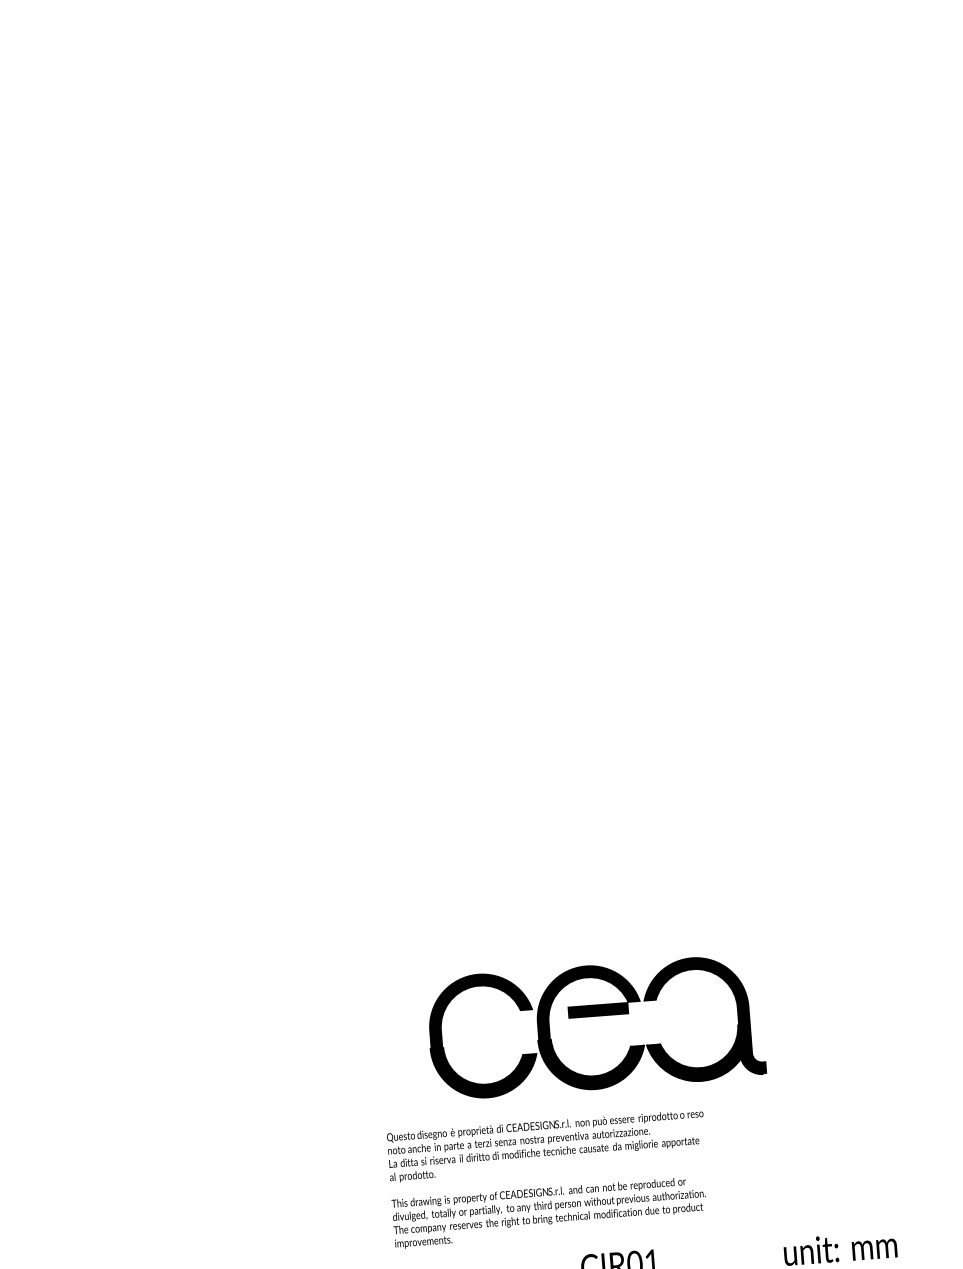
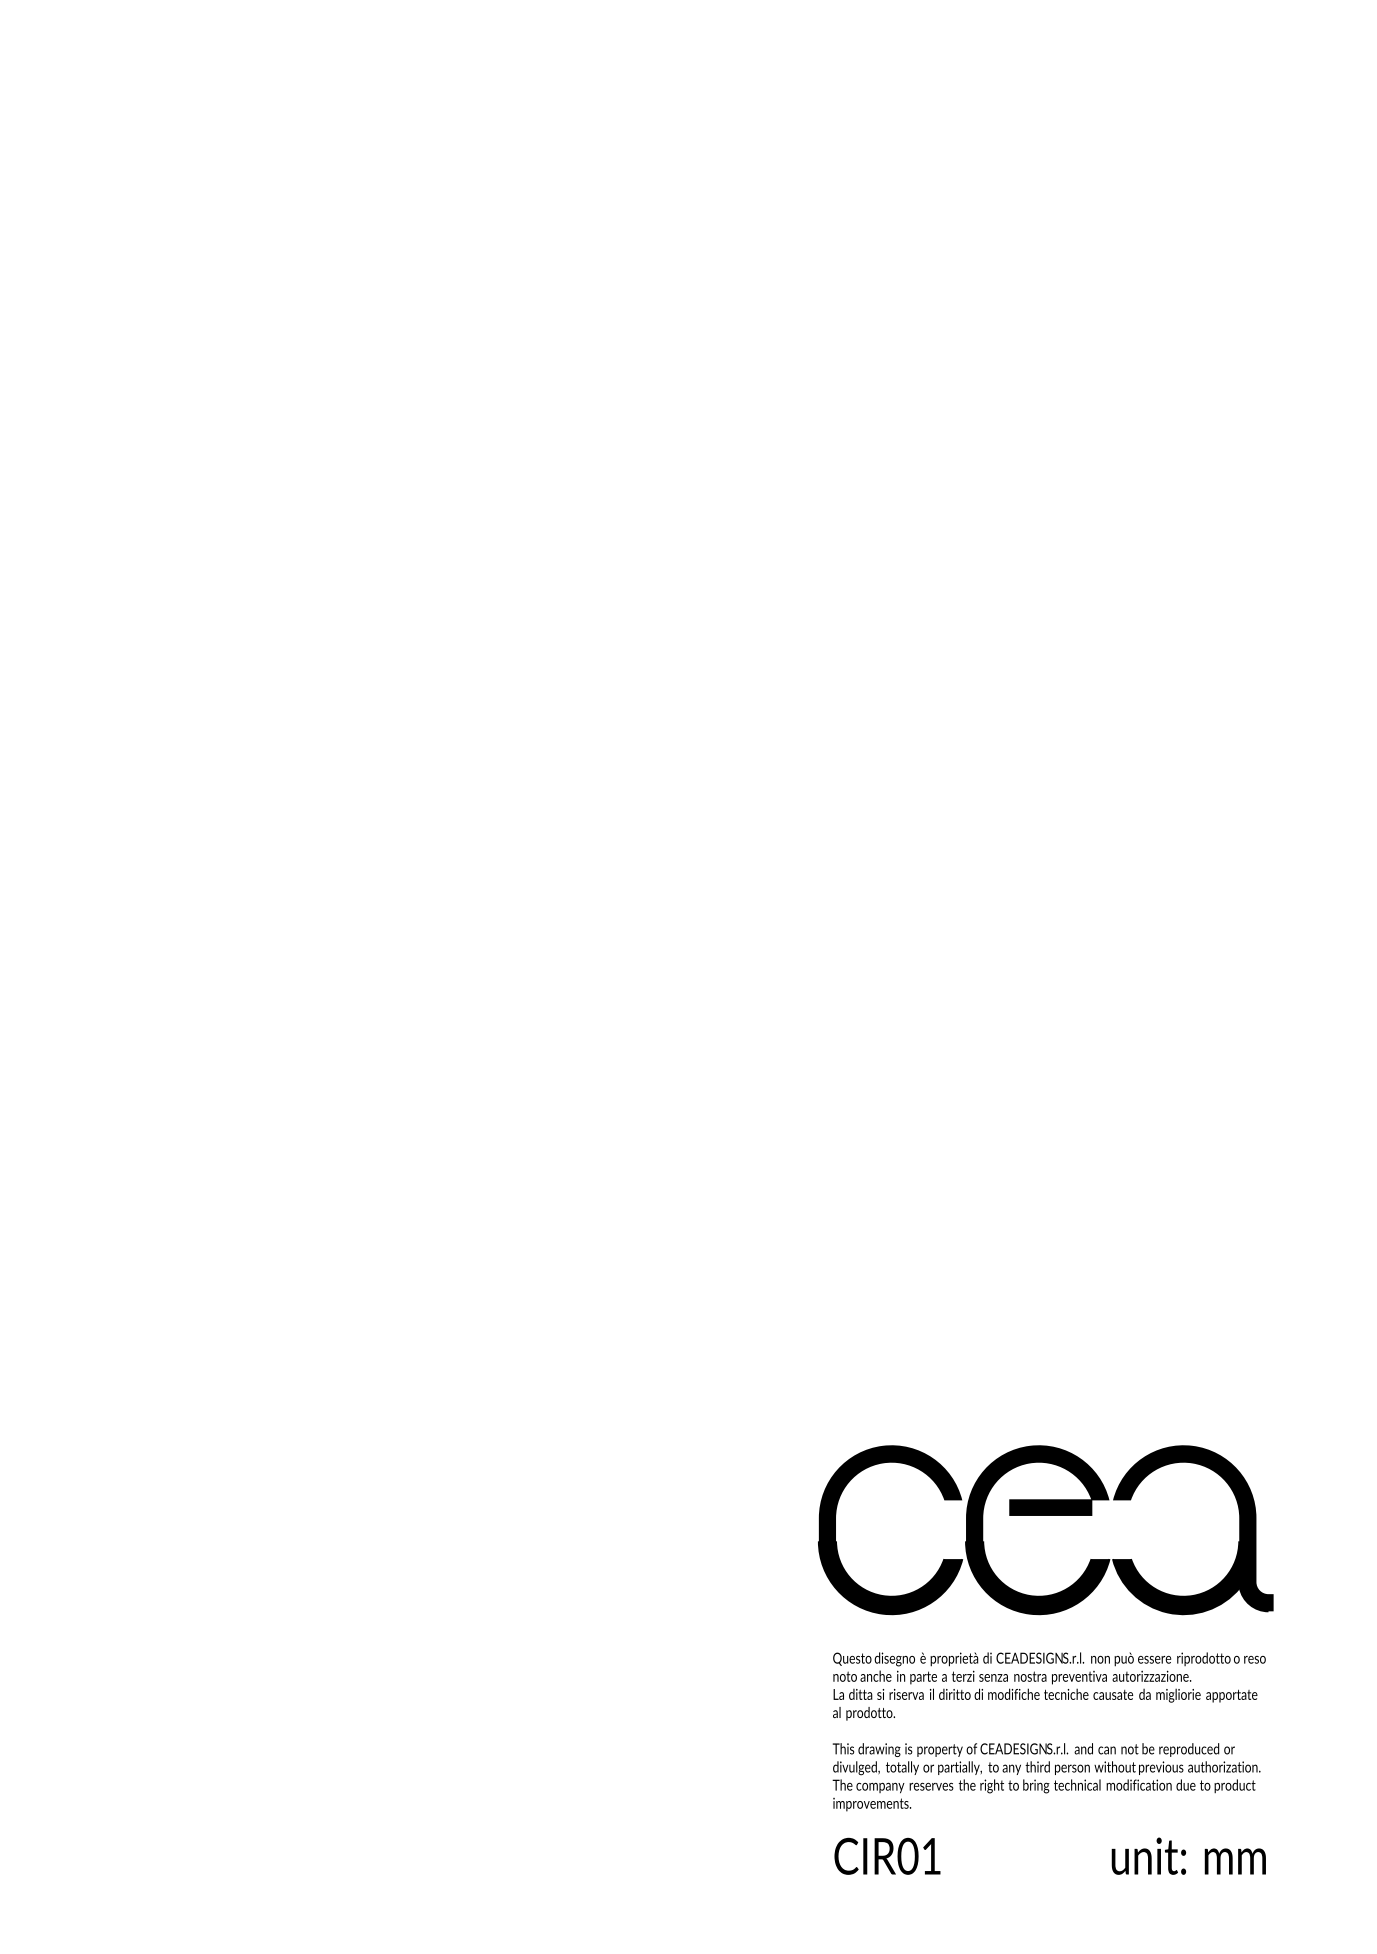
part: (594, 1016) -> (1045, 1515), moved
text: (548, 1179) -> (1048, 1731), moved

